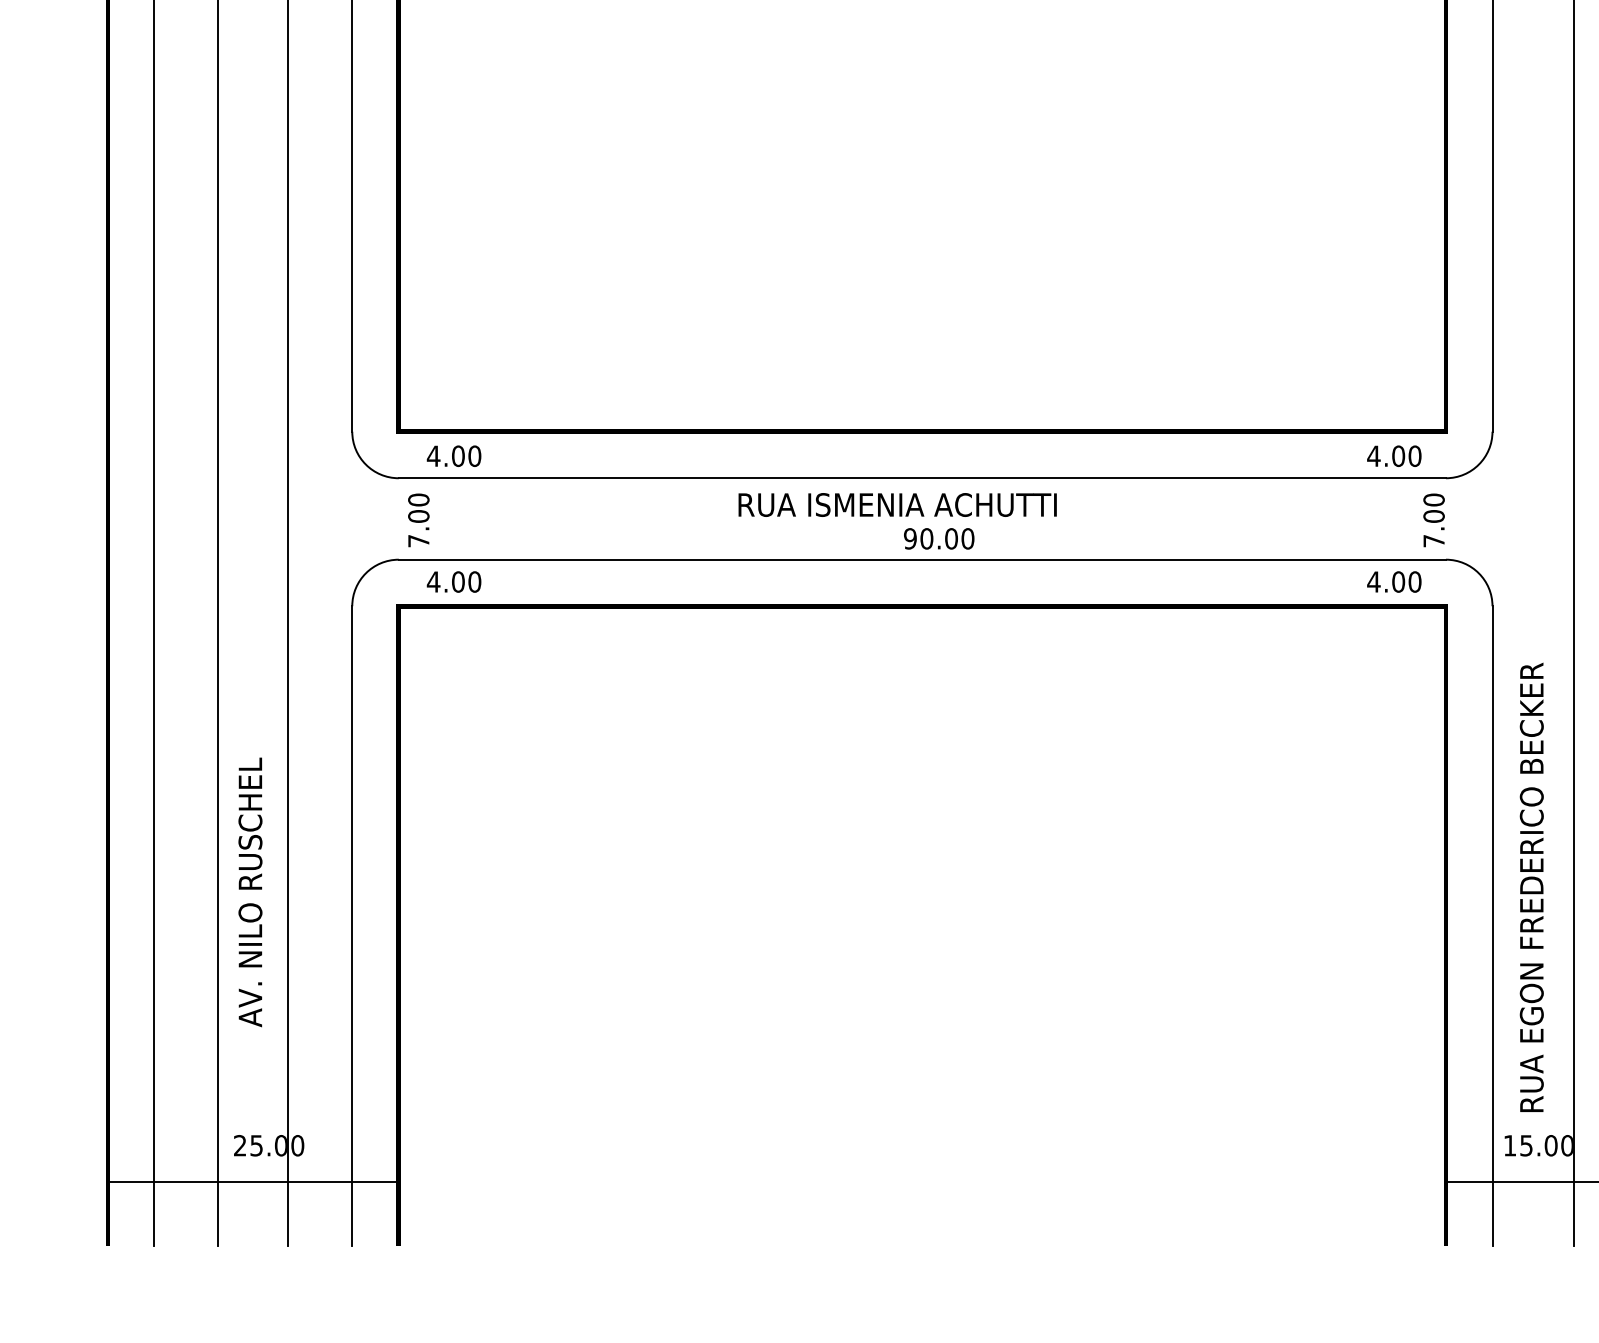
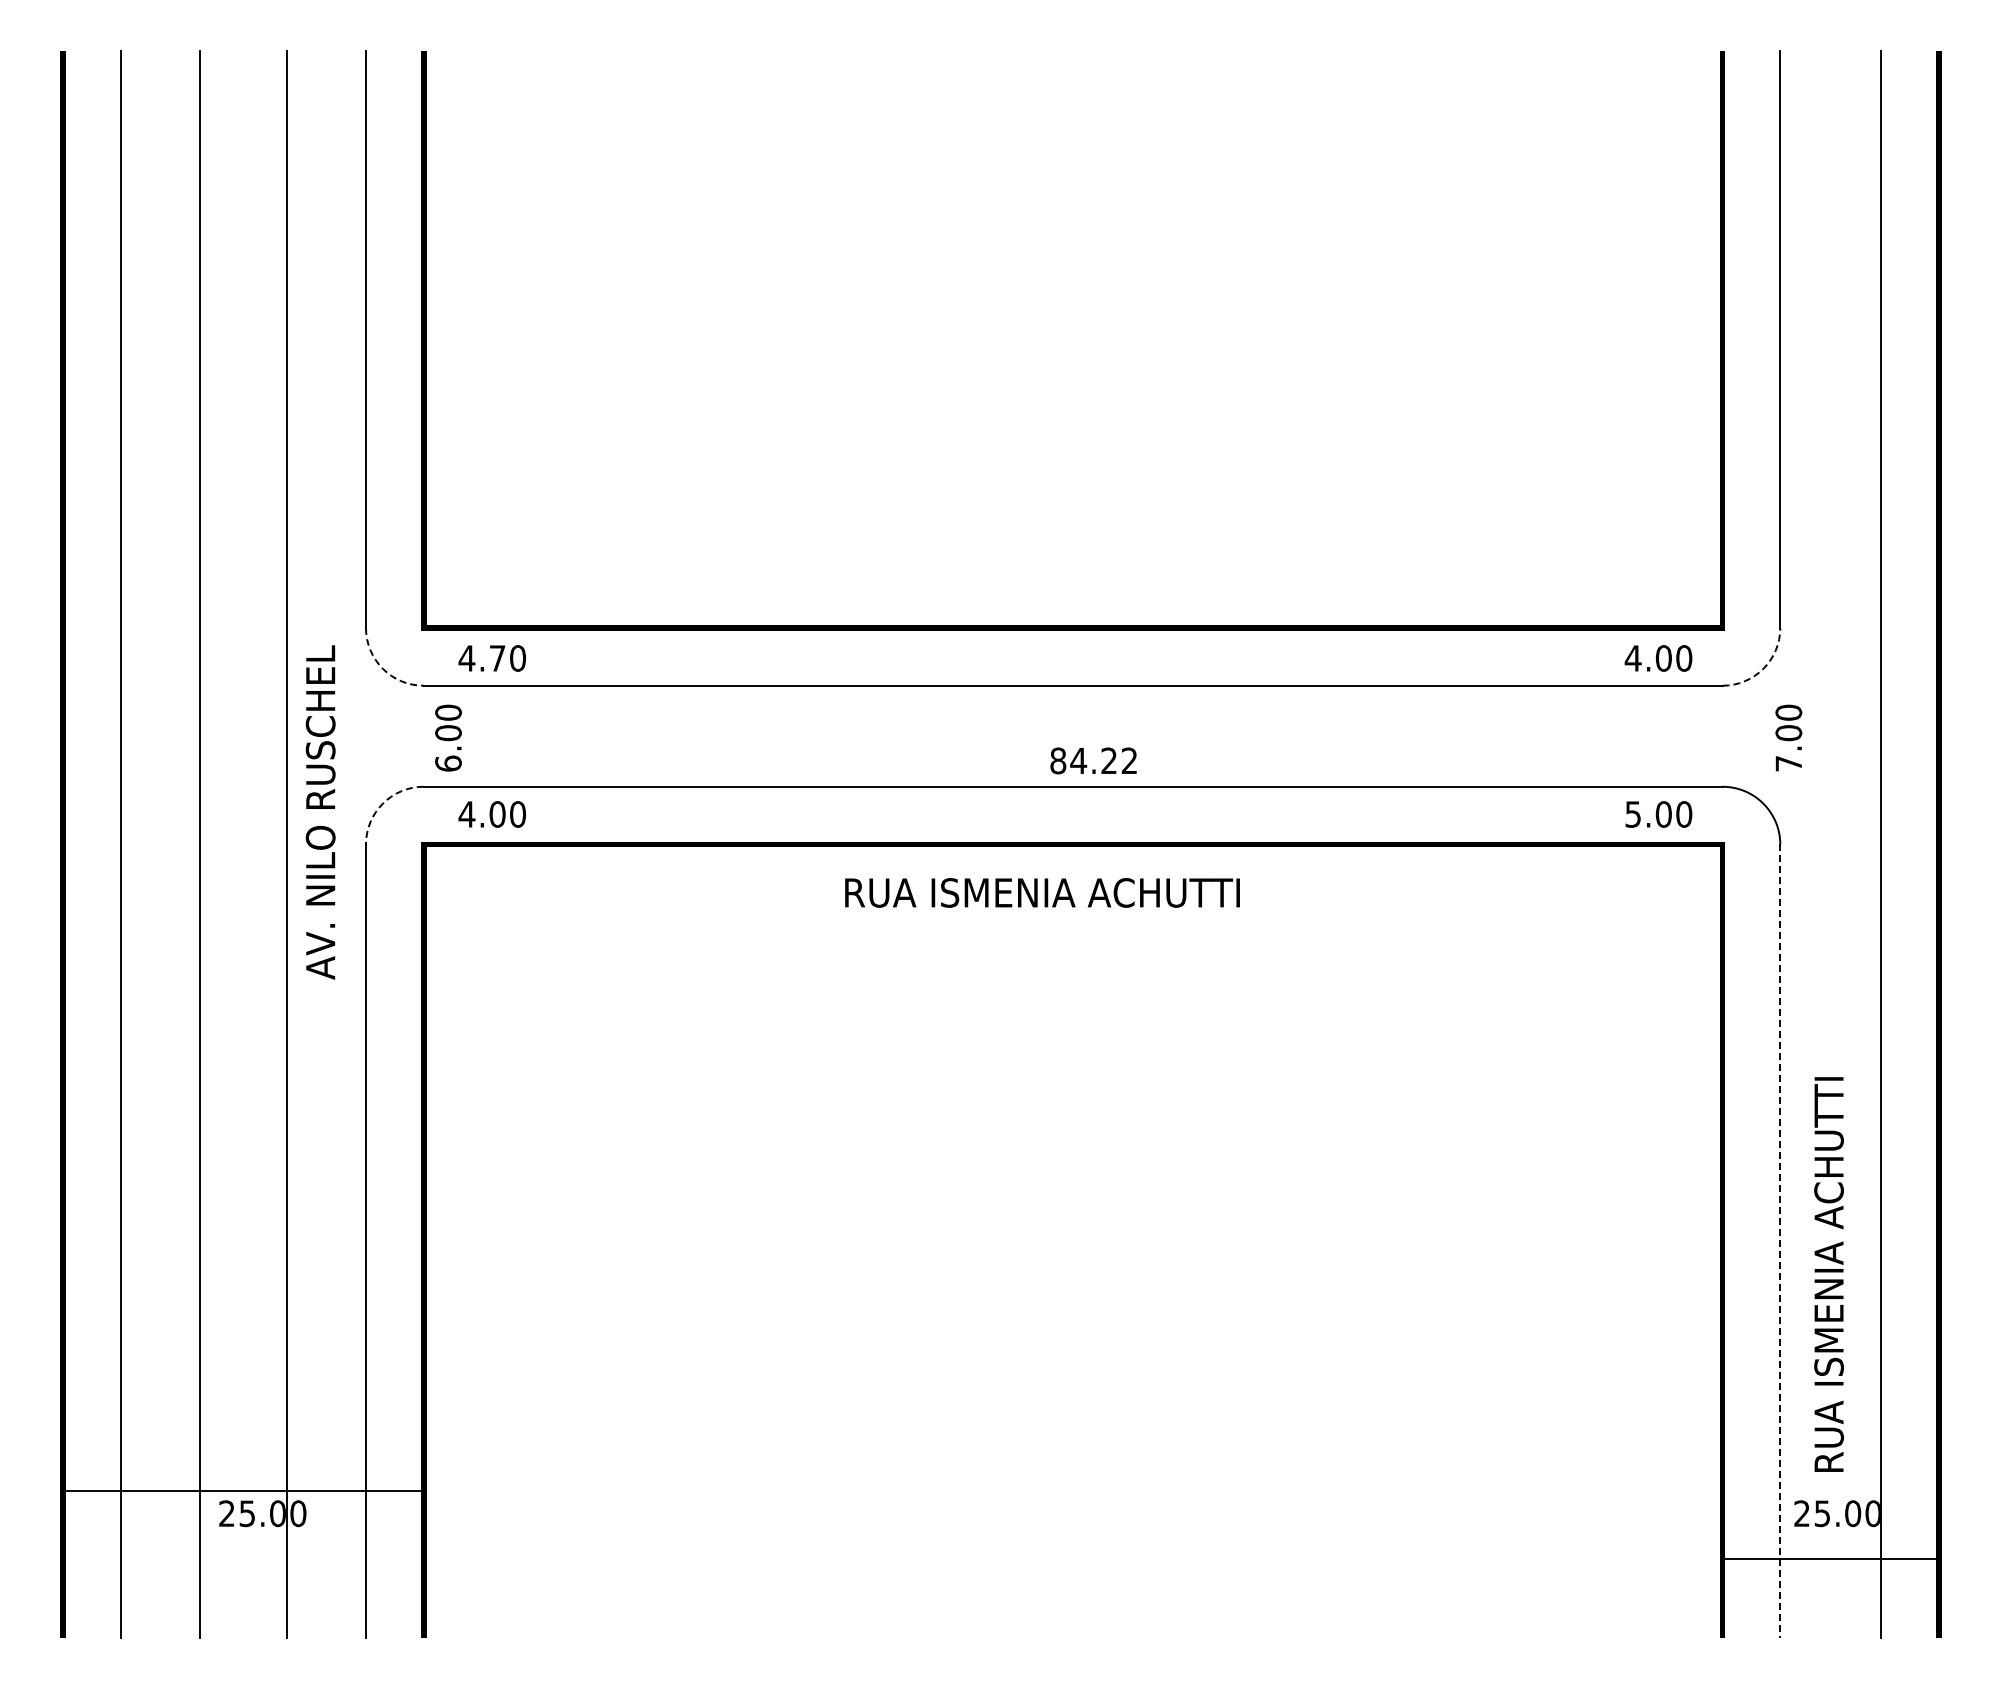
text: (458, 456) -> (497, 658), 4.00 -> 4.70
arc: (365, 464) -> (382, 668), solid -> dashed
arc: (1478, 464) -> (1763, 668), solid -> dashed
text: (897, 504) -> (1042, 892), moved
text: (1433, 519) -> (1788, 737), moved
text: (938, 538) -> (1093, 760), 90.00 -> 84.22
text: (418, 540) -> (448, 763), 7.00 -> 6.00
arc: (365, 573) -> (382, 803), solid -> dashed
text: (1373, 582) -> (1632, 814), 4.00 -> 5.00
text: (1531, 850) -> (1828, 1147), RUA EGON FREDERICO BECKER -> RUA ISMENIA ACHUTTI
text: (250, 892) -> (320, 812), moved
line: (1492, 926) -> (1780, 1241), solid -> dashed
text: (1509, 1145) -> (1801, 1513), 15.00 -> 25.00
line: (252, 1181) -> (242, 1490), moved

